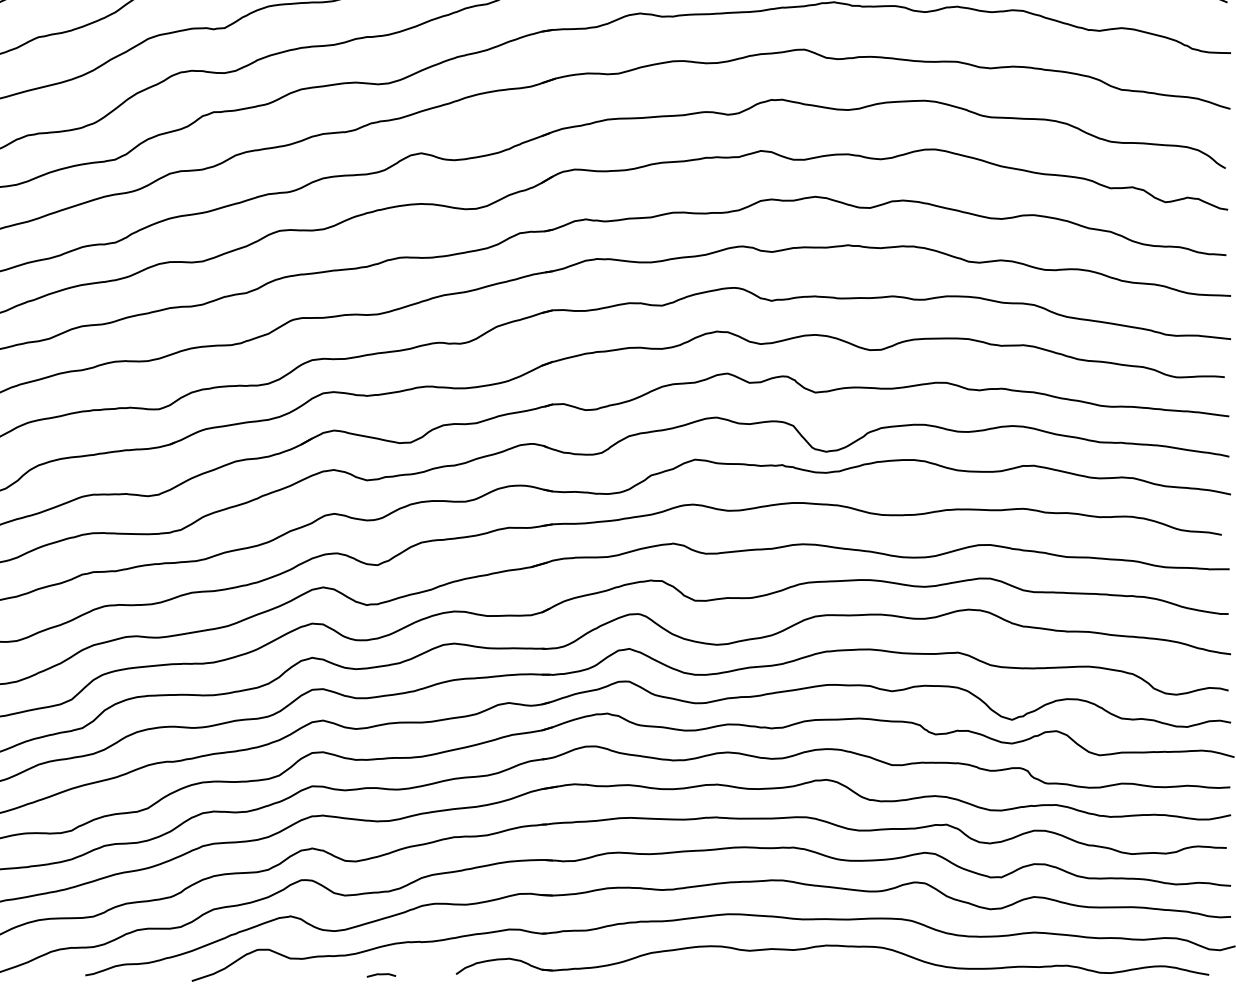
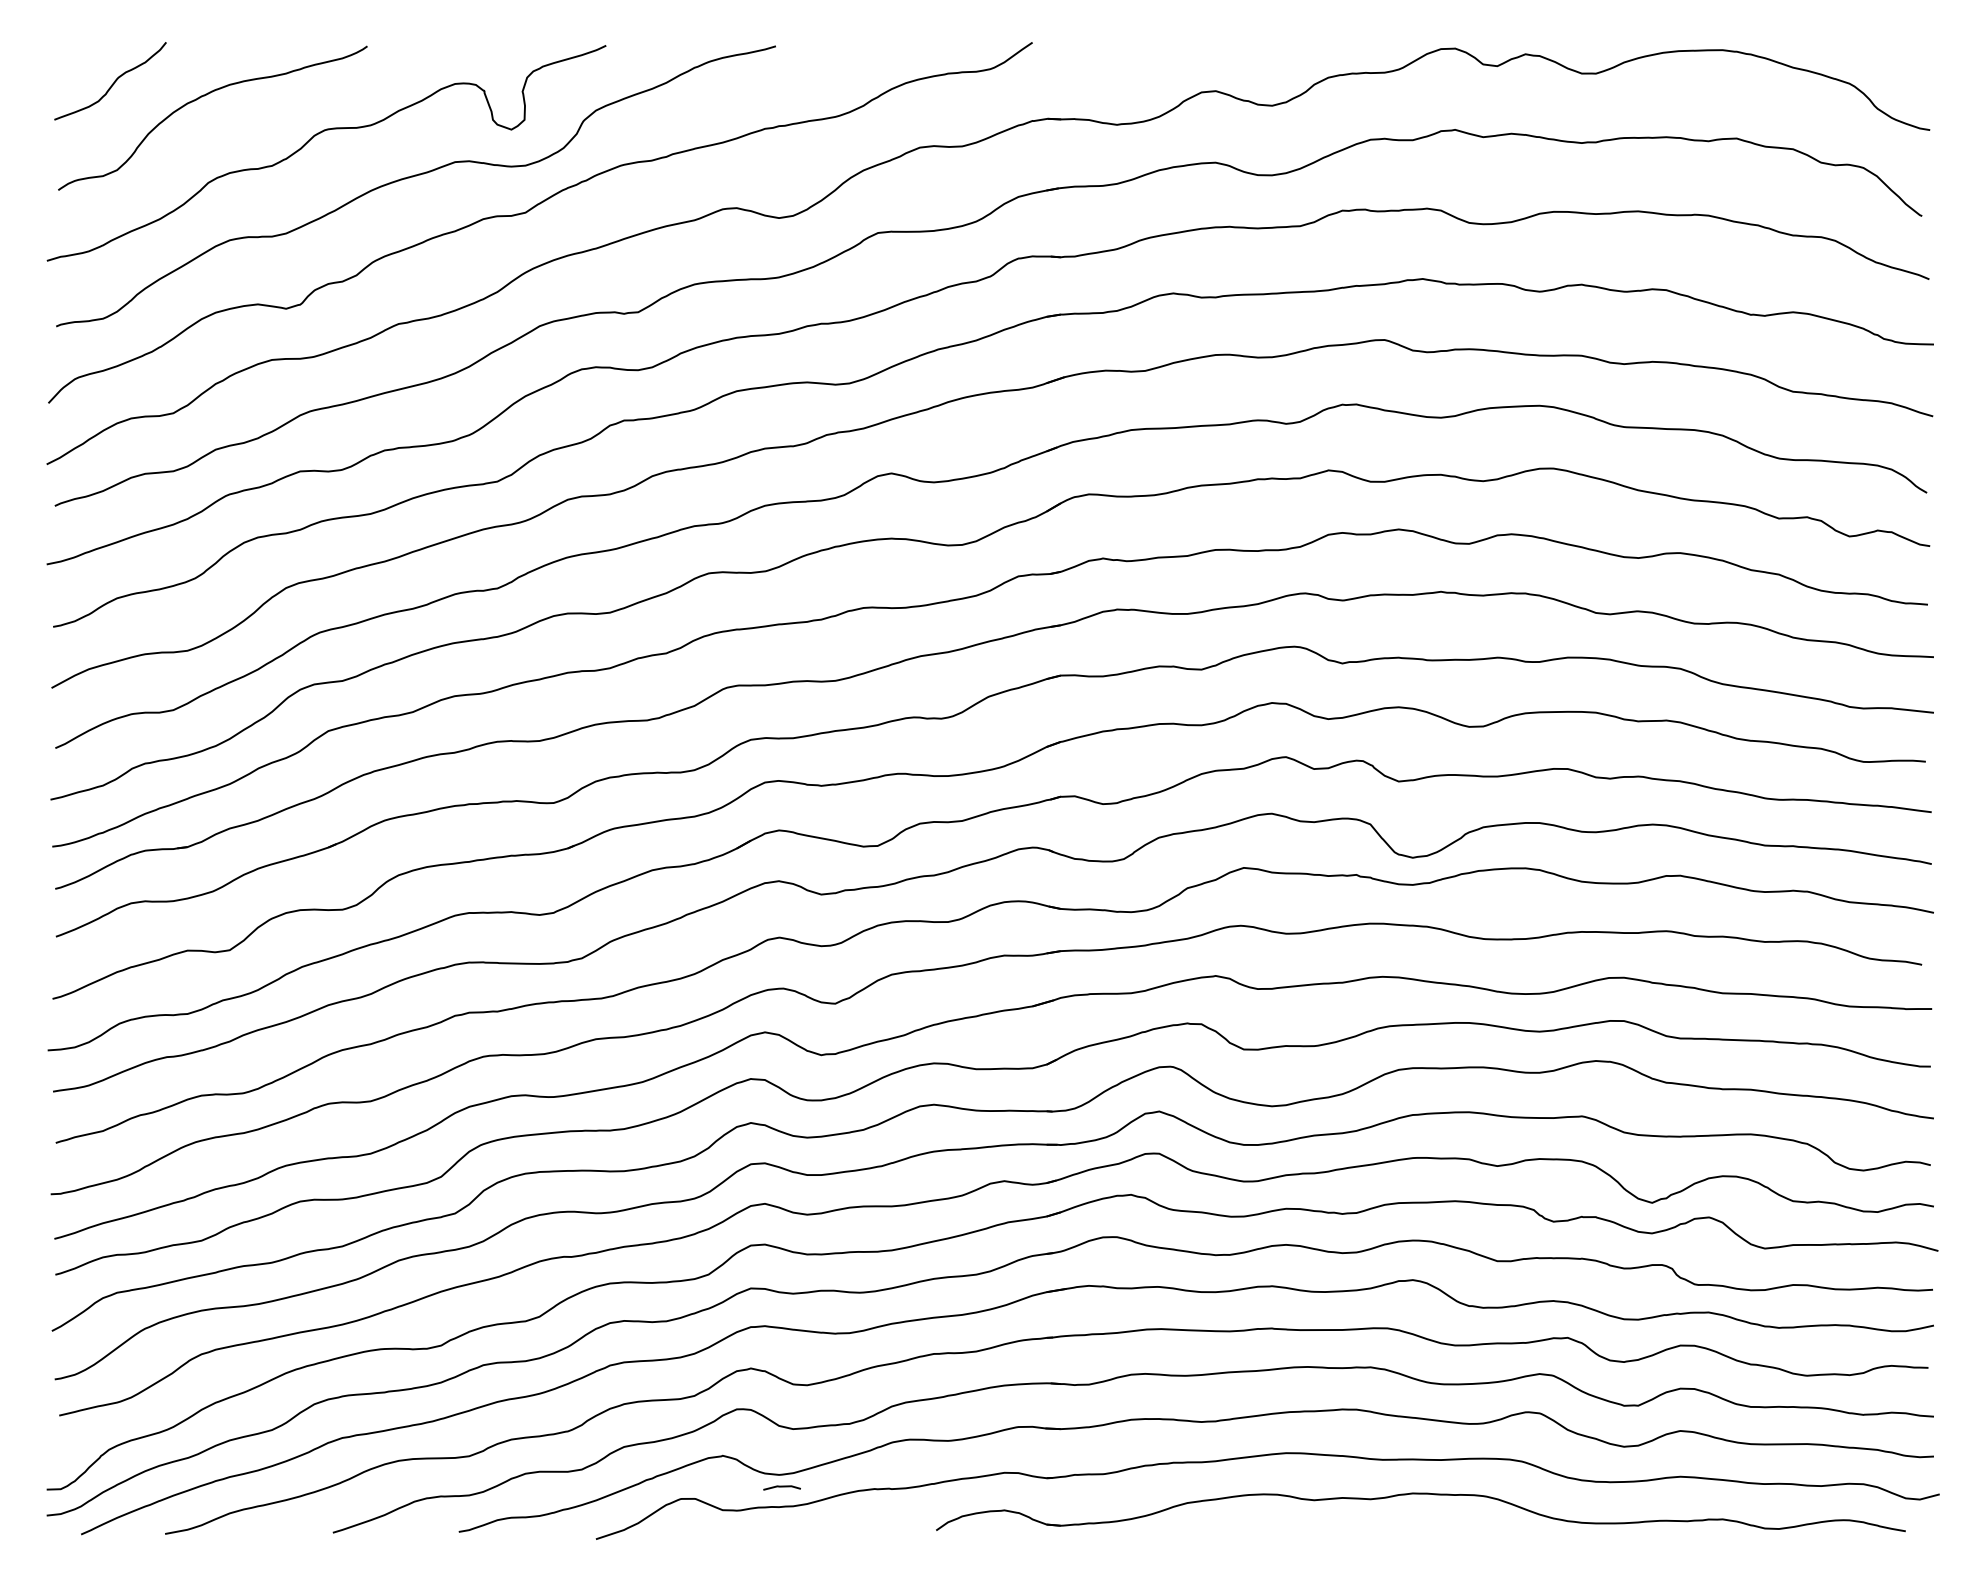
line: (380, 975) -> (781, 1487), moved

